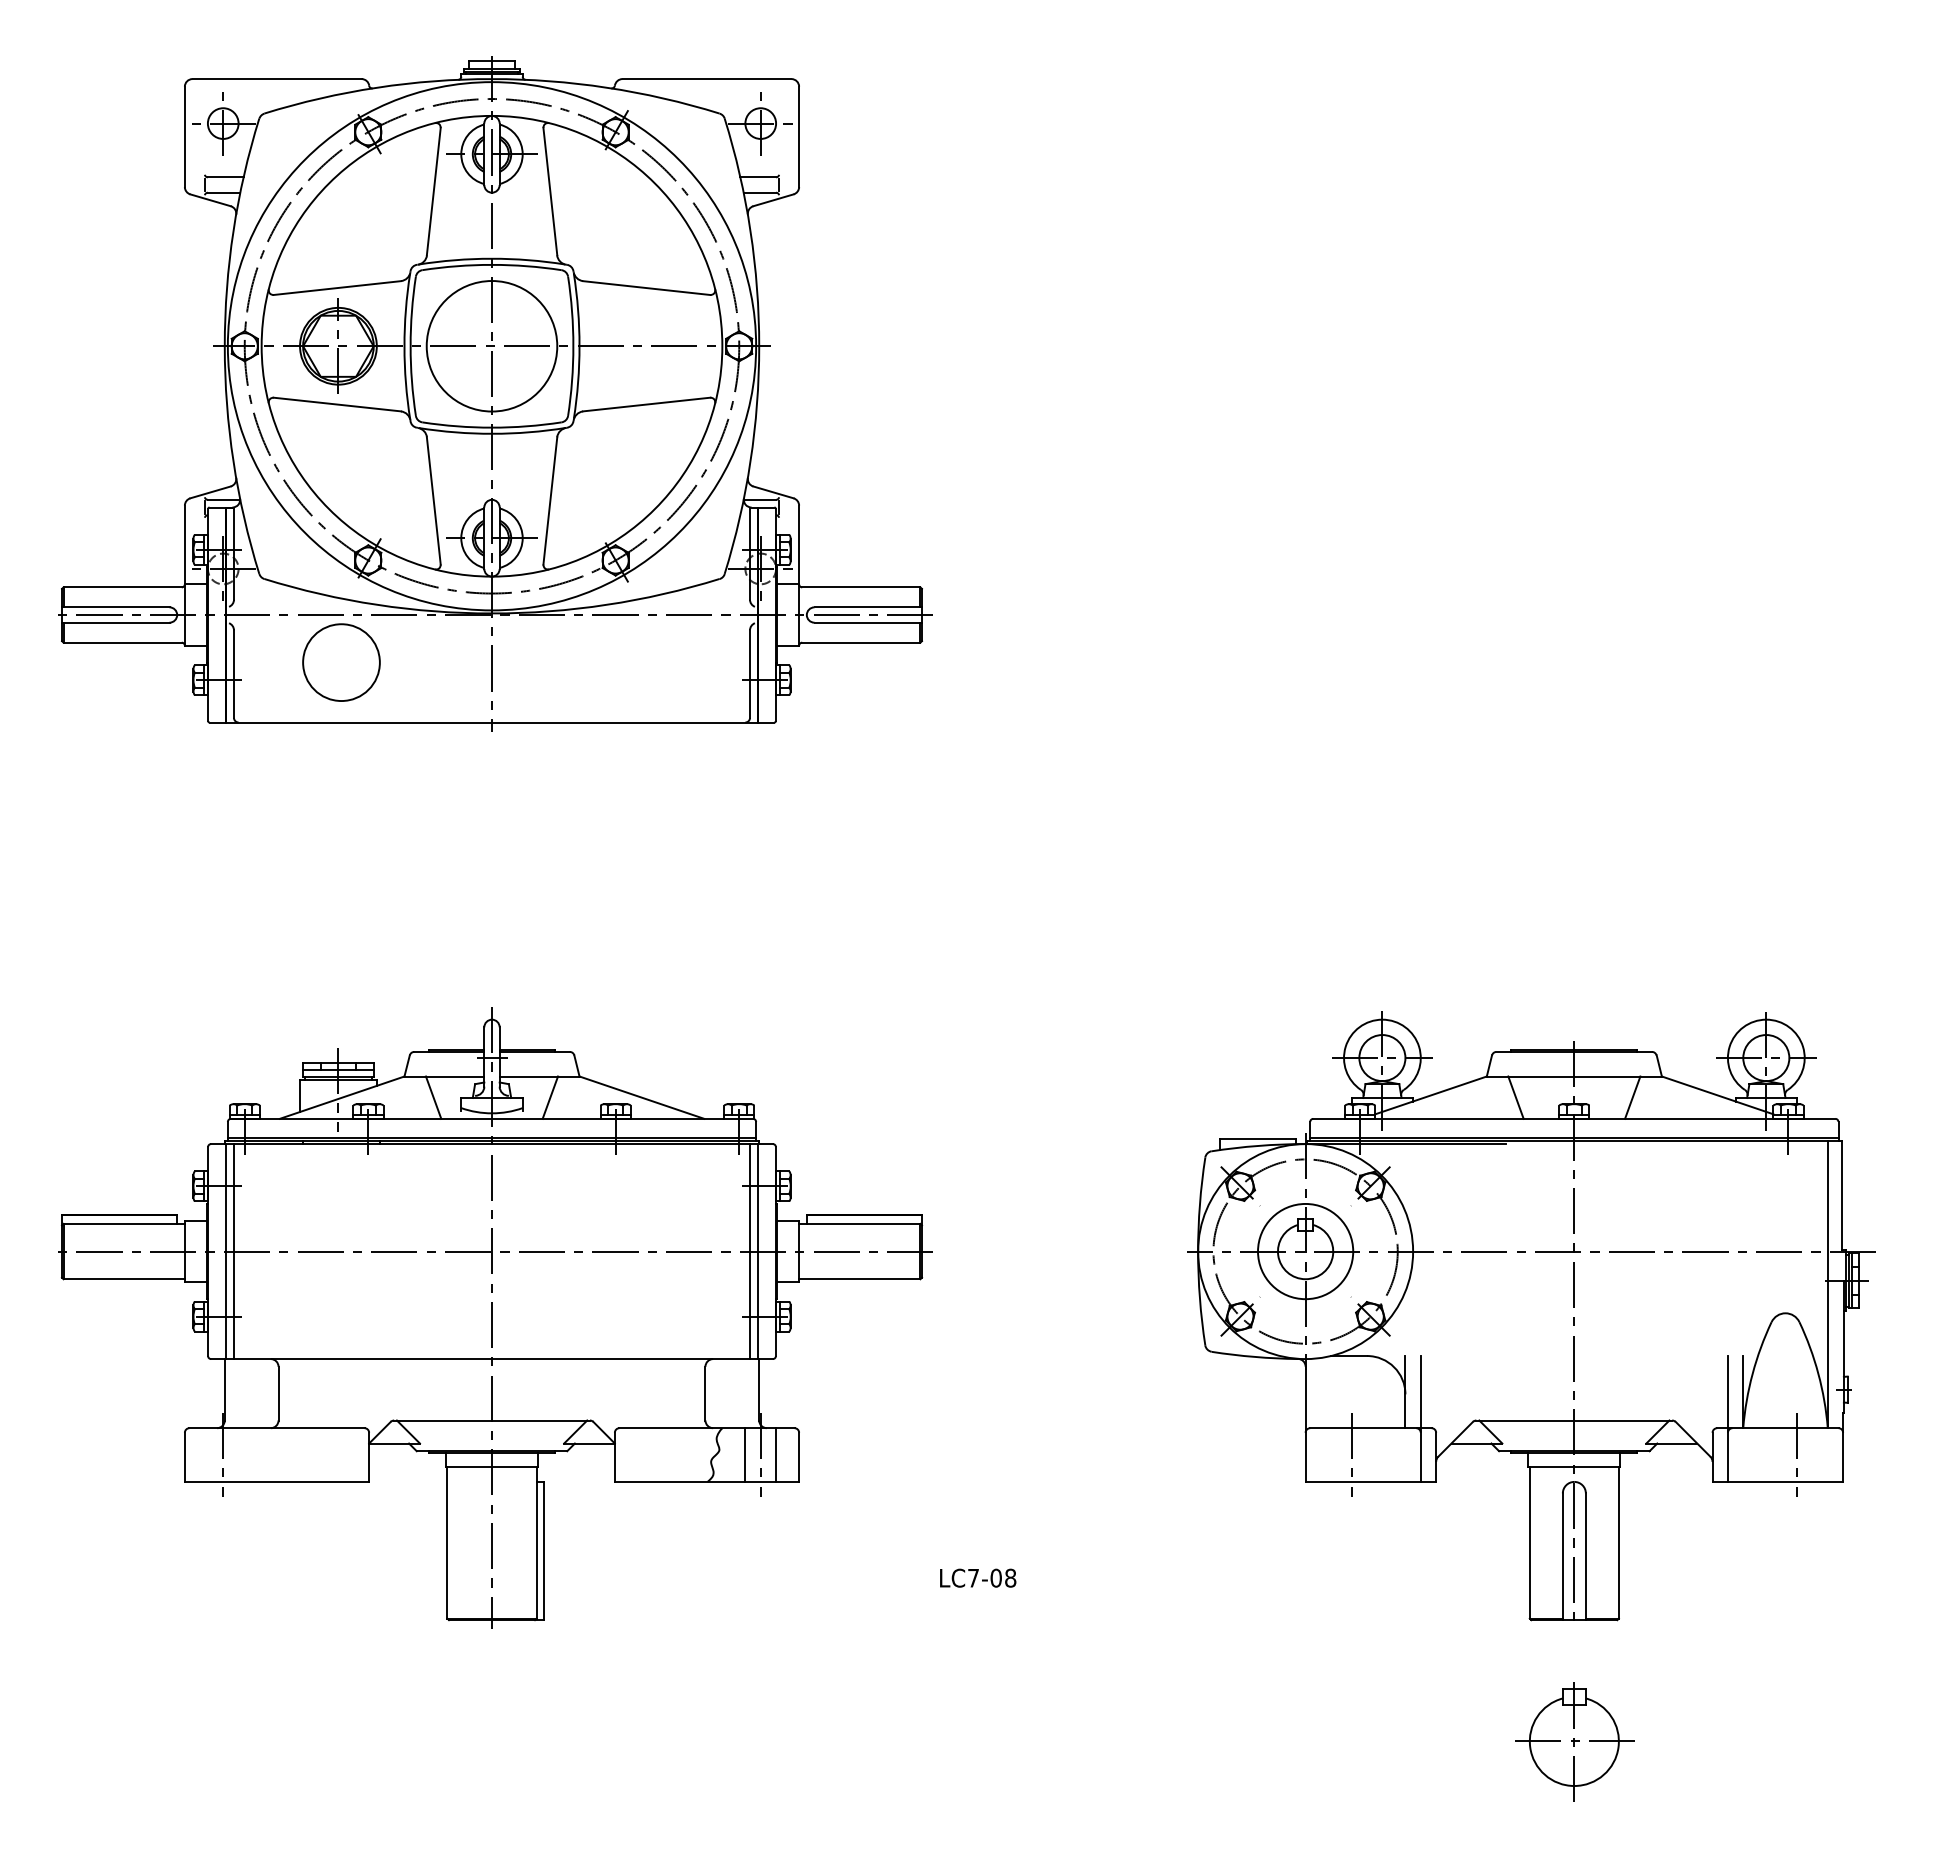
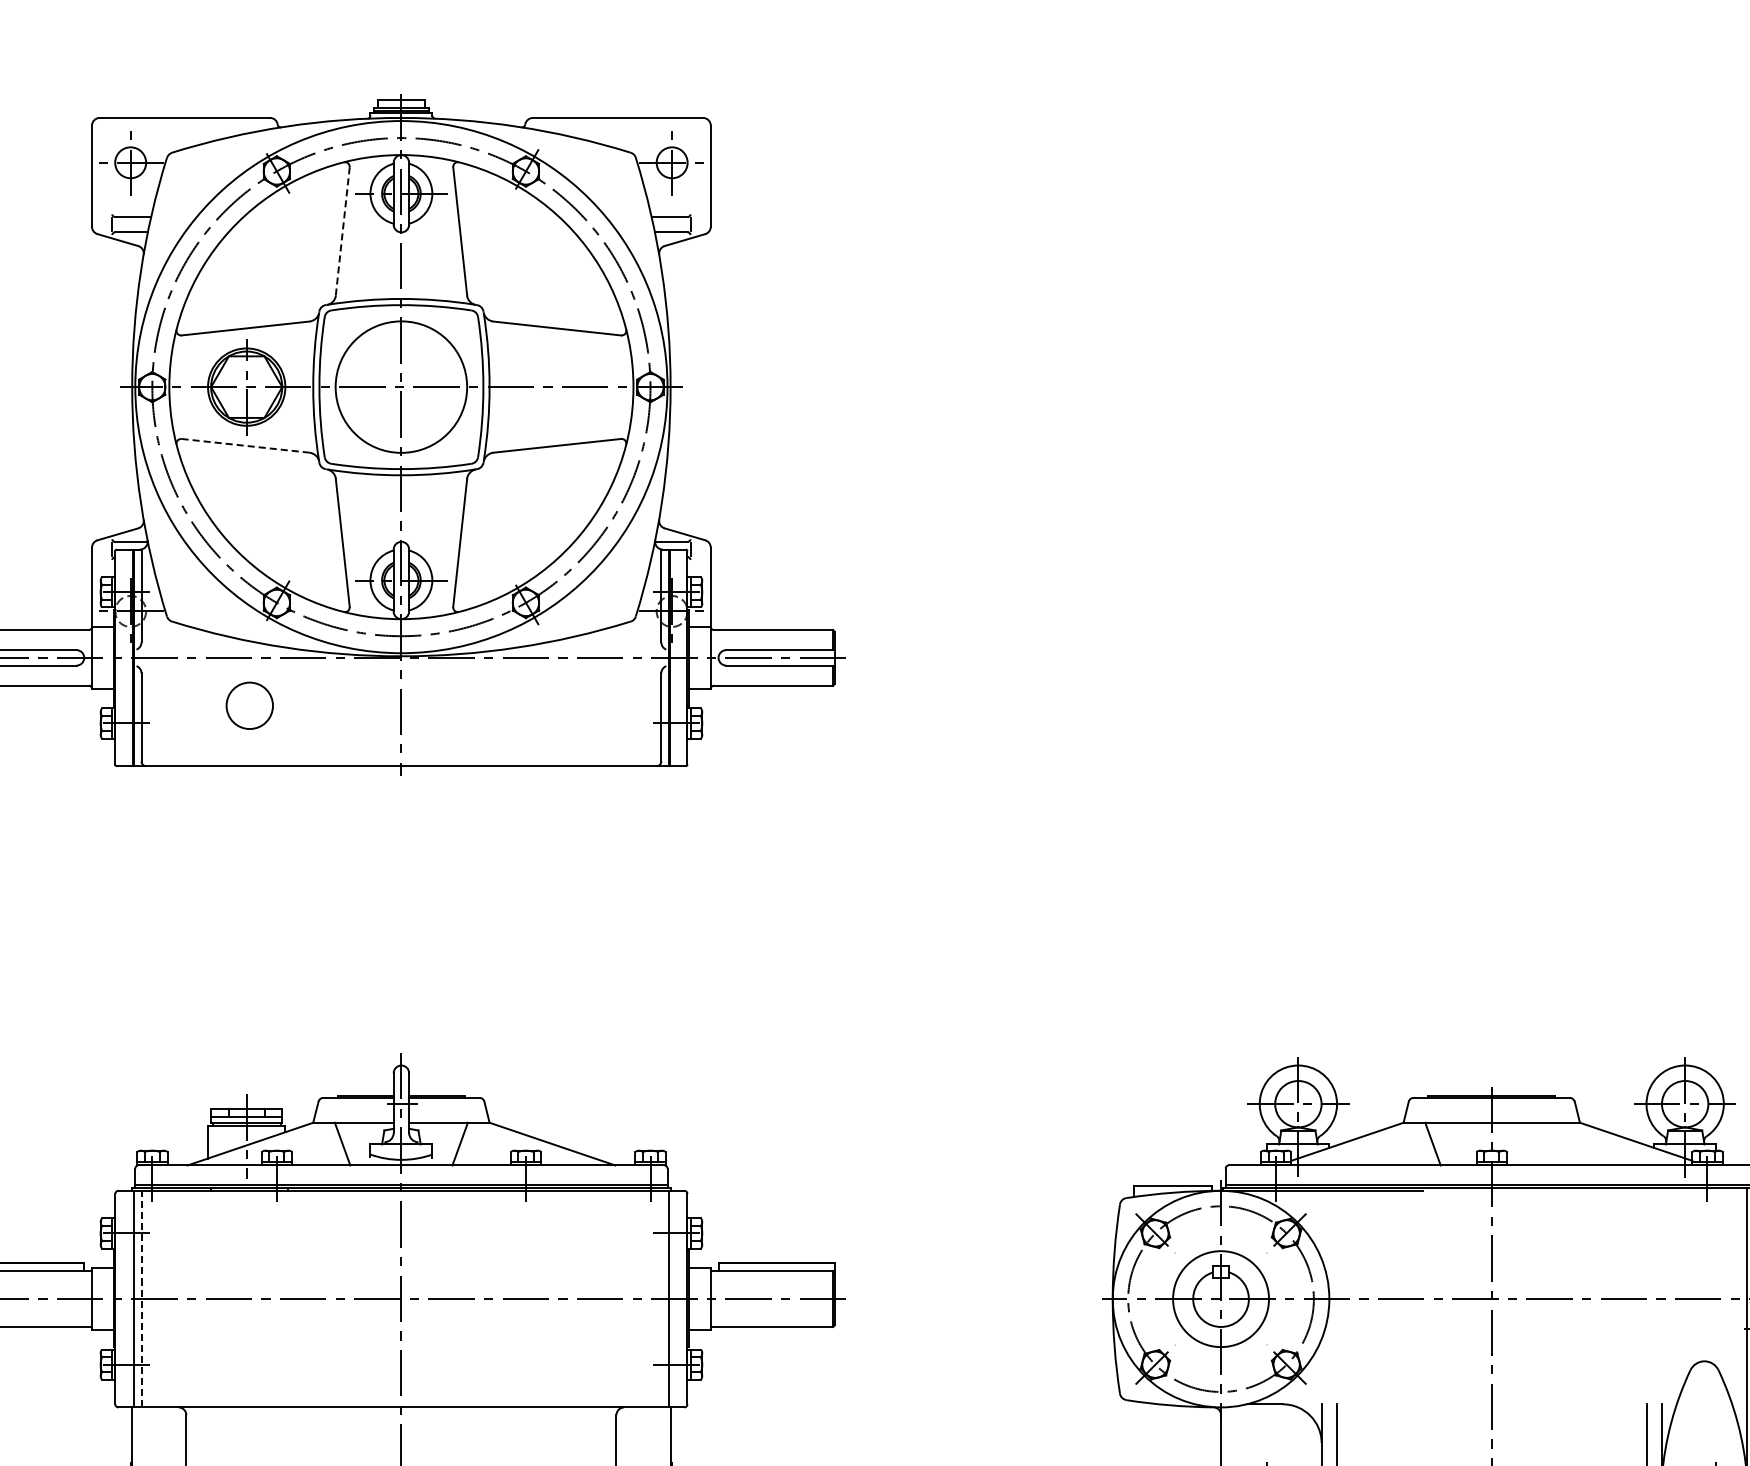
line: (433, 191) -> (342, 231), solid -> dashed
line: (337, 404) -> (245, 445), solid -> dashed
circle: (341, 662) -> (249, 705), size x0.6
line: (1632, 1097) -> (1550, 1143), removed
line: (234, 1251) -> (142, 1299), solid -> dashed
line: (750, 1251) -> (661, 1299), removed

